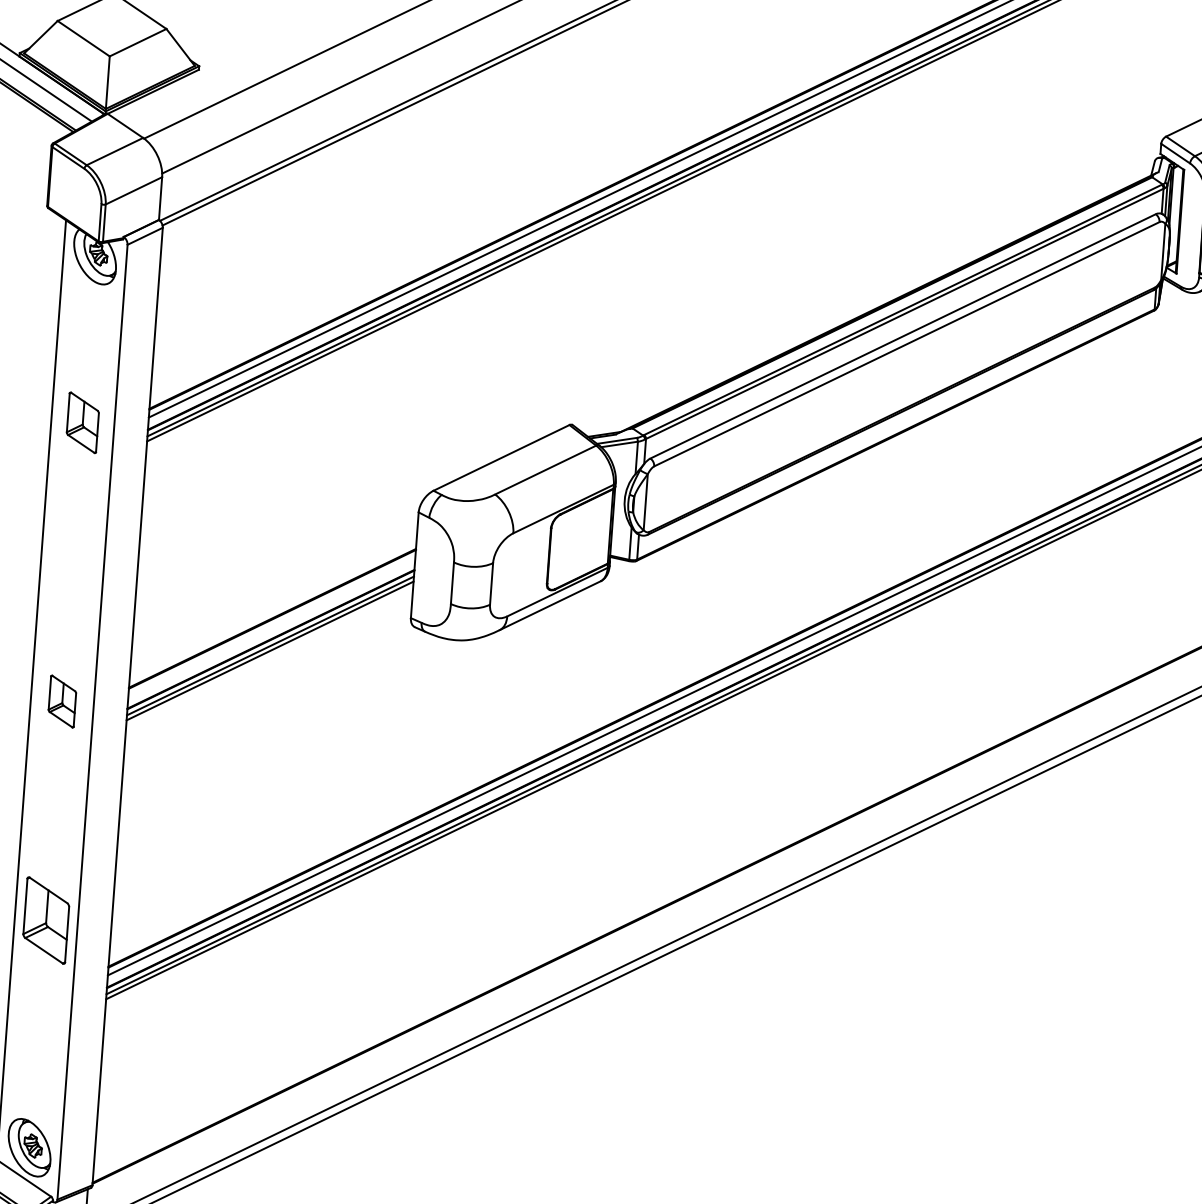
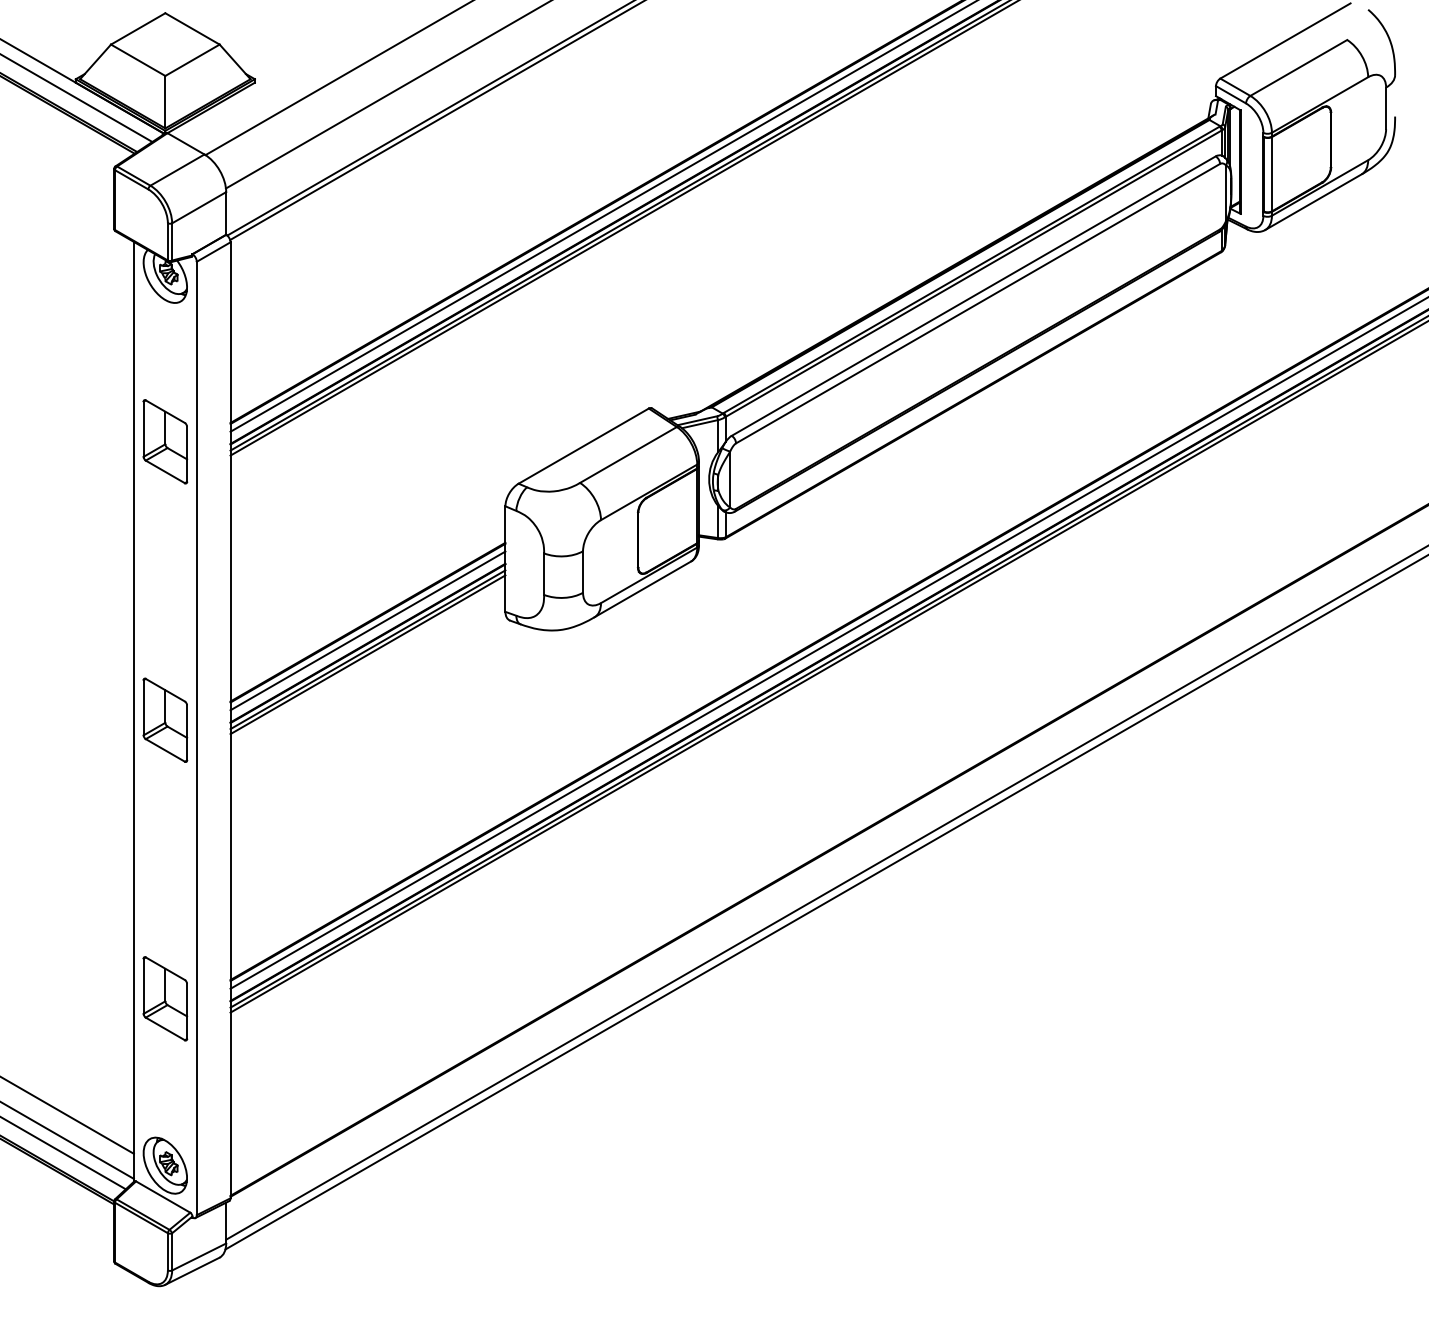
part: (83, 422) -> (165, 441), size x1.43
line: (271, 626) -> (367, 630), added
part: (62, 700) -> (165, 719), size x1.67
part: (46, 920) -> (165, 998), moved

